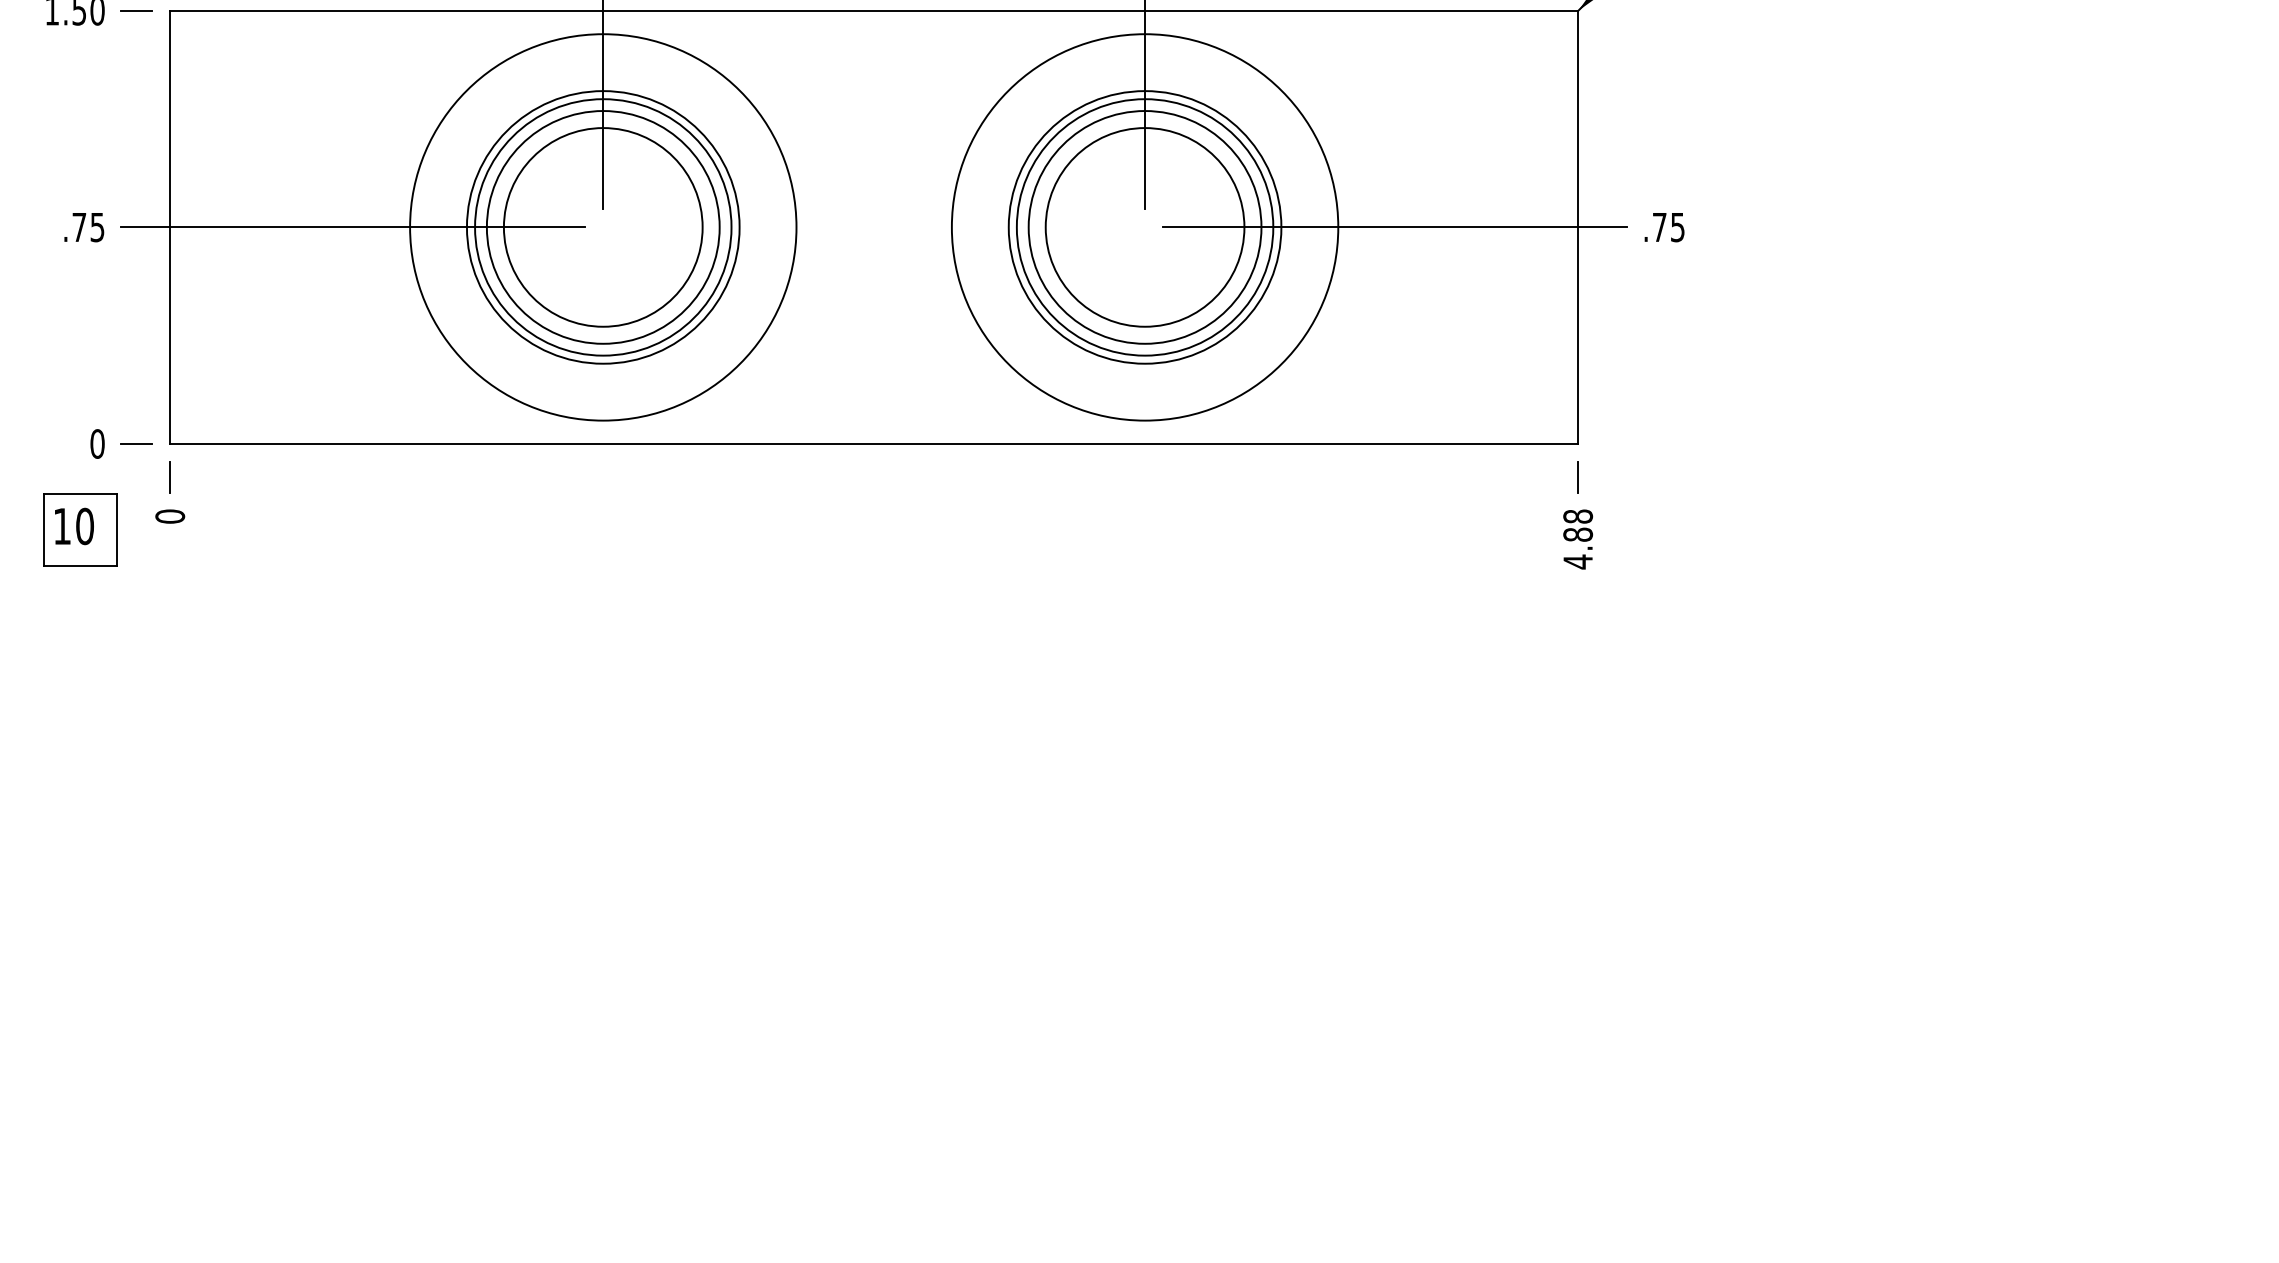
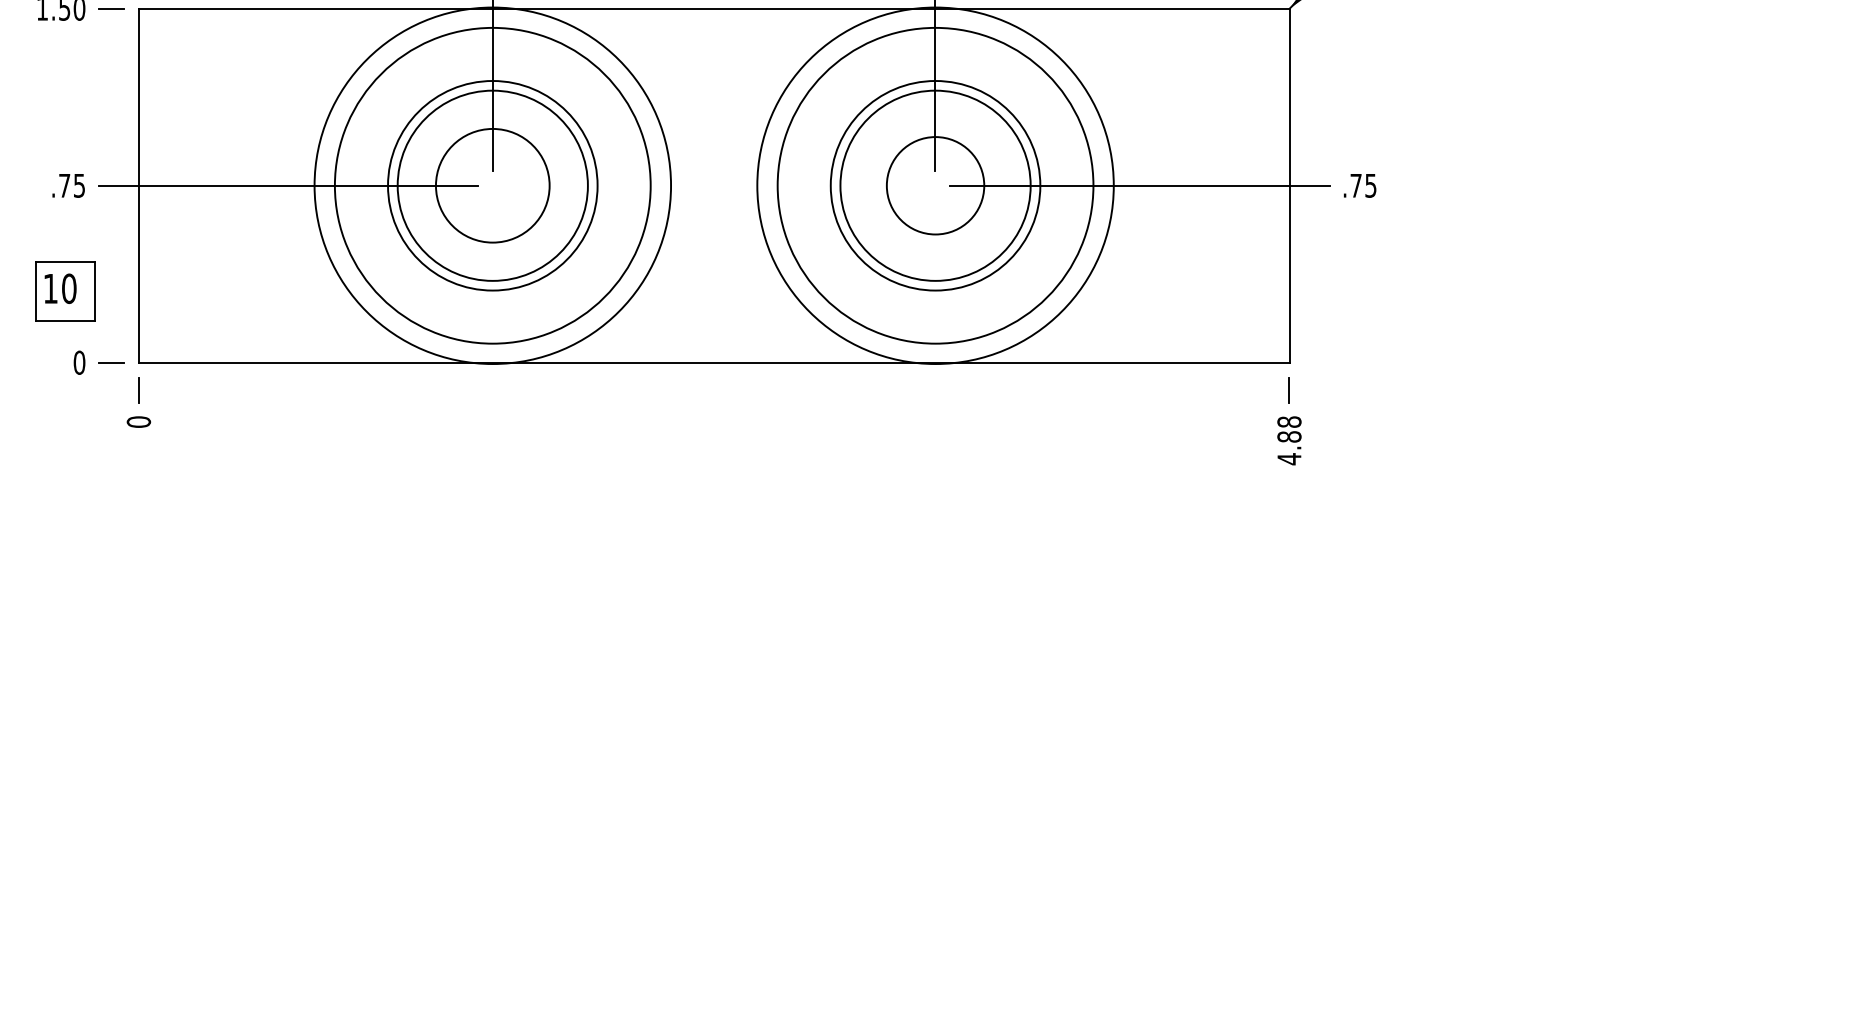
circle: (602, 227) -> (492, 185), size x0.7
circle: (602, 227) -> (492, 185), size x1.6
circle: (1144, 227) -> (935, 185), size x0.6
circle: (1144, 227) -> (935, 185), size x1.6
part: (80, 529) -> (65, 291), moved

